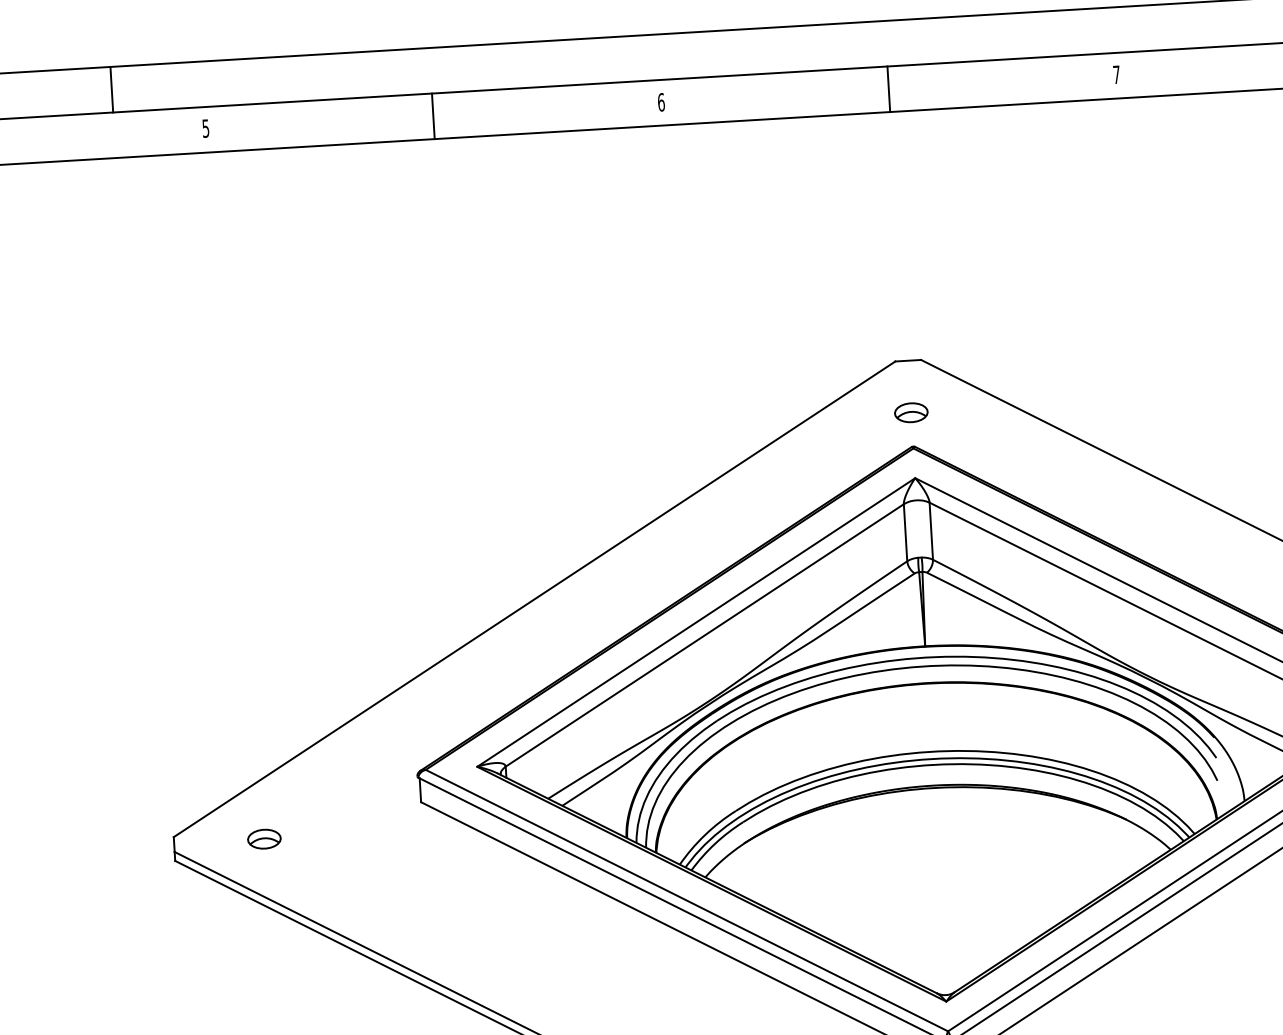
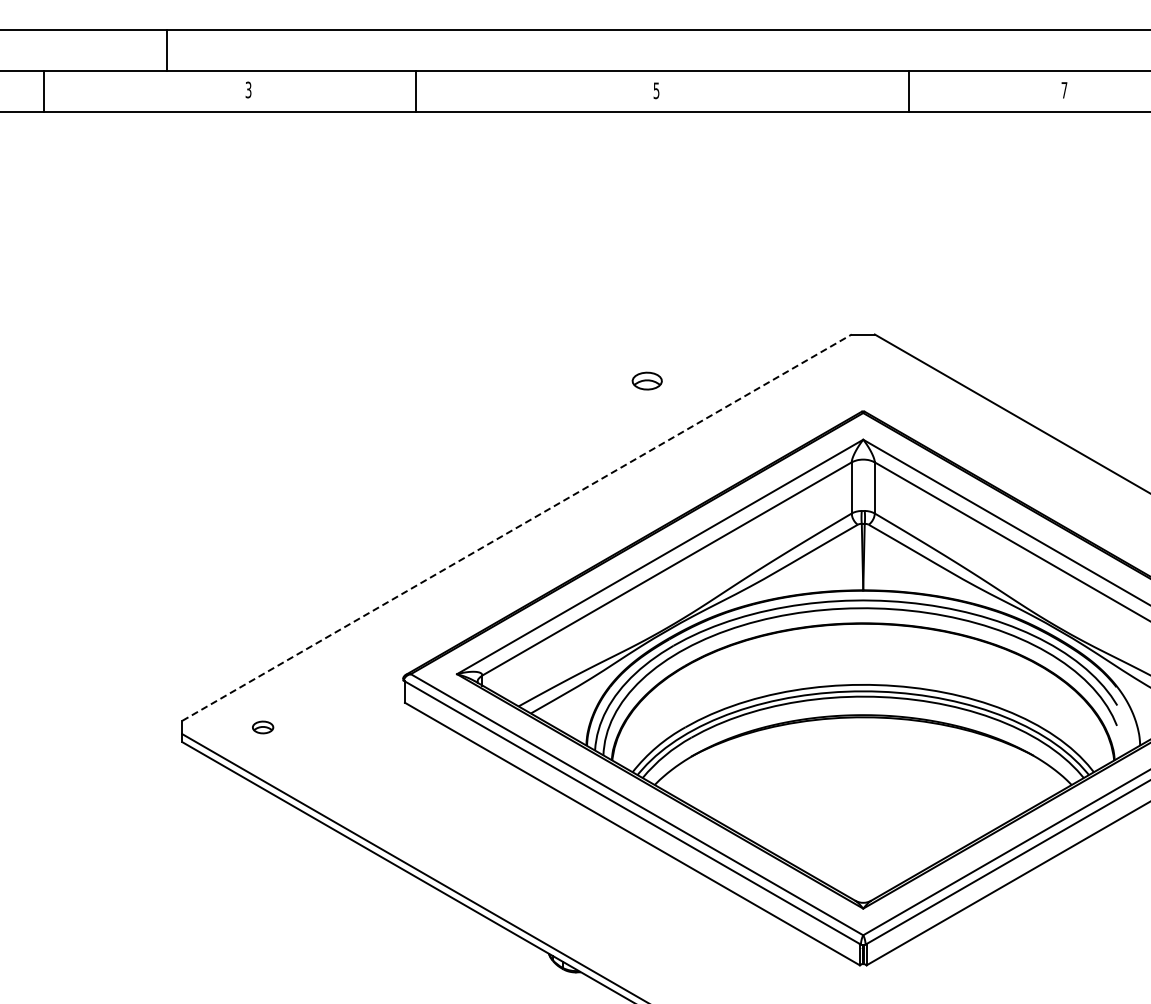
line: (888, 88) -> (909, 90), moved
text: (661, 102) -> (656, 90), 6 -> 5
line: (433, 115) -> (416, 90), moved
text: (205, 128) -> (248, 89), 5 -> 3
part: (910, 412) -> (646, 380), moved
line: (535, 599) -> (517, 527), solid -> dashed
part: (263, 839) -> (262, 727), size x0.7

